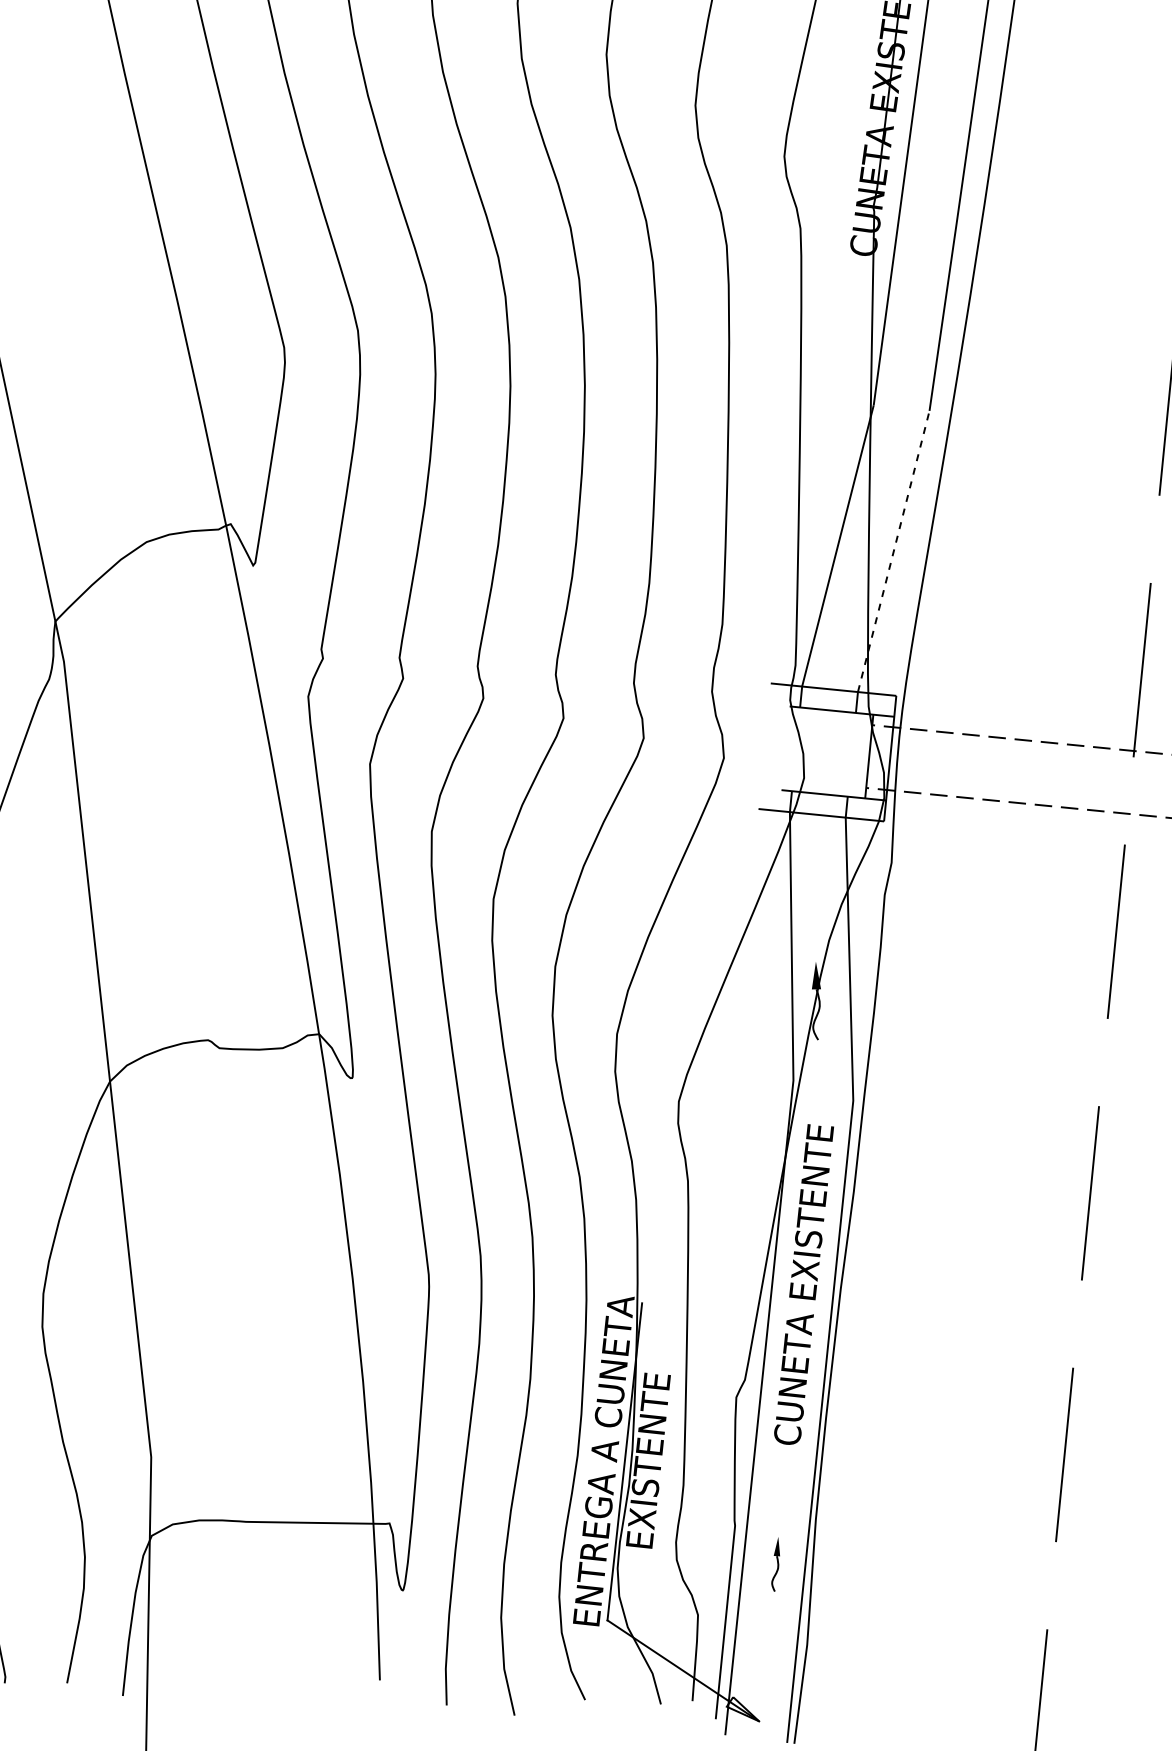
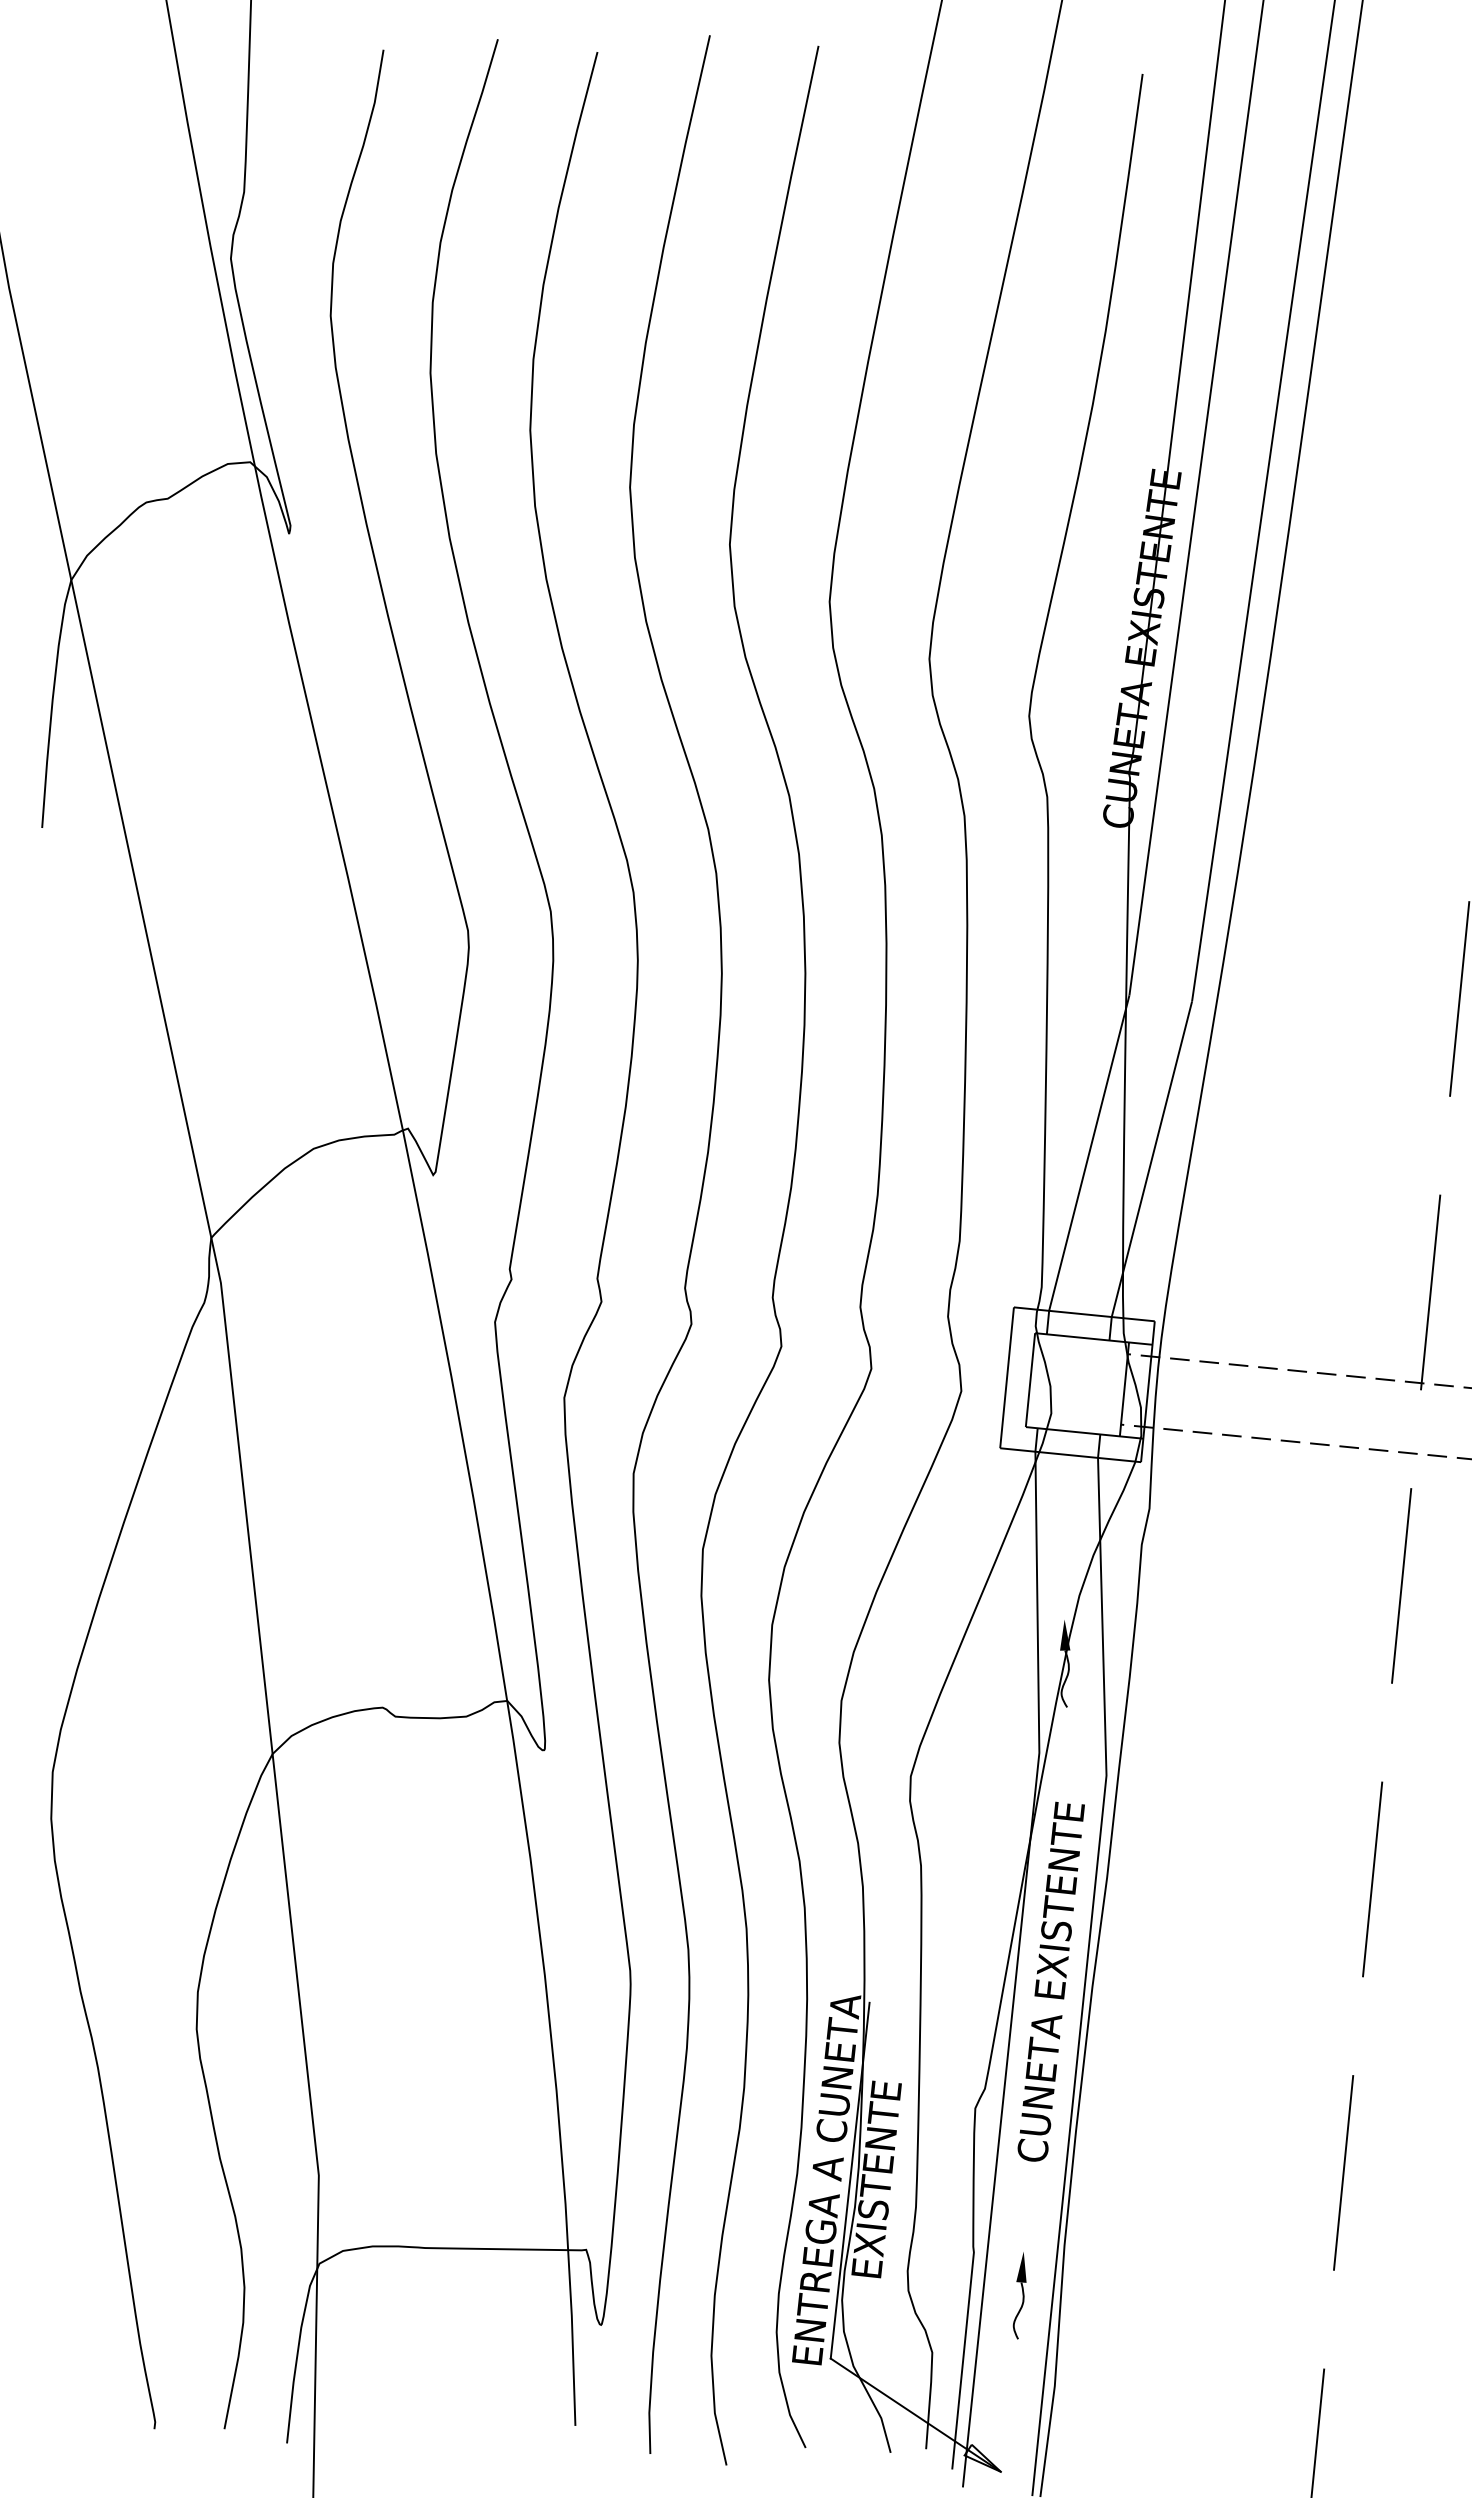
line: (893, 551) -> (1151, 1159), dashed -> solid
line: (764, 745) -> (1006, 1377), added
line: (785, 748) -> (1030, 1380), added
part: (775, 1564) -> (1019, 2295), size x1.43

